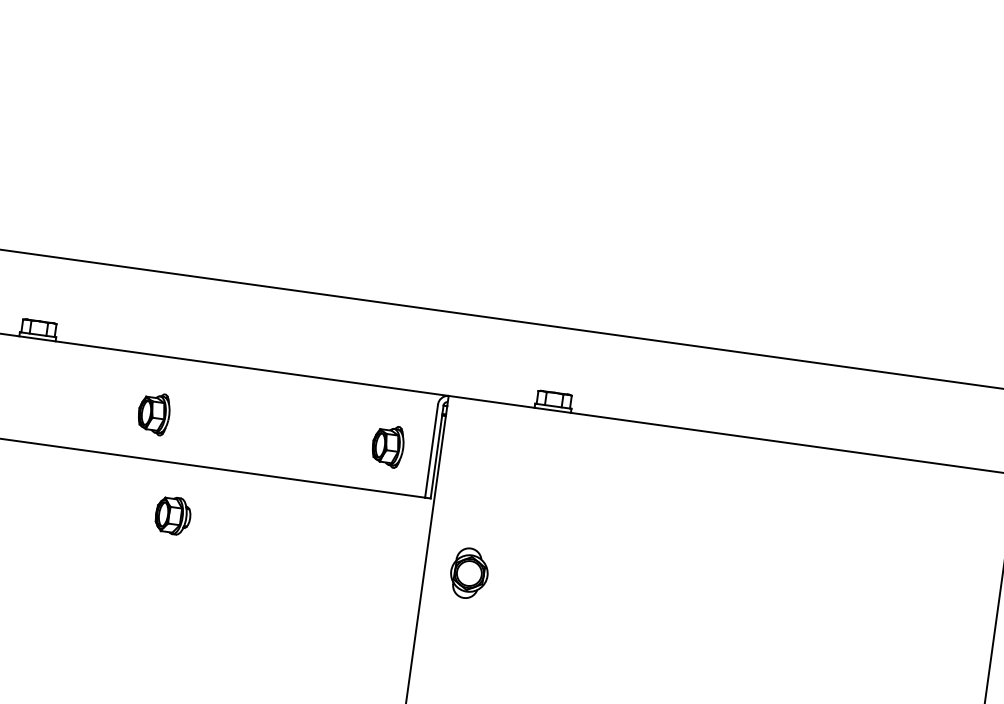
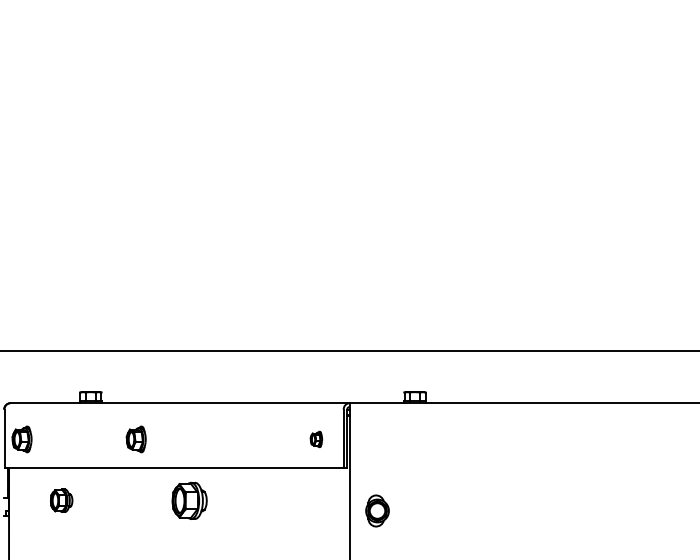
part: (152, 413) -> (135, 439), moved
part: (388, 446) -> (316, 439), size x0.6
part: (172, 515) -> (189, 500), size x1.6

